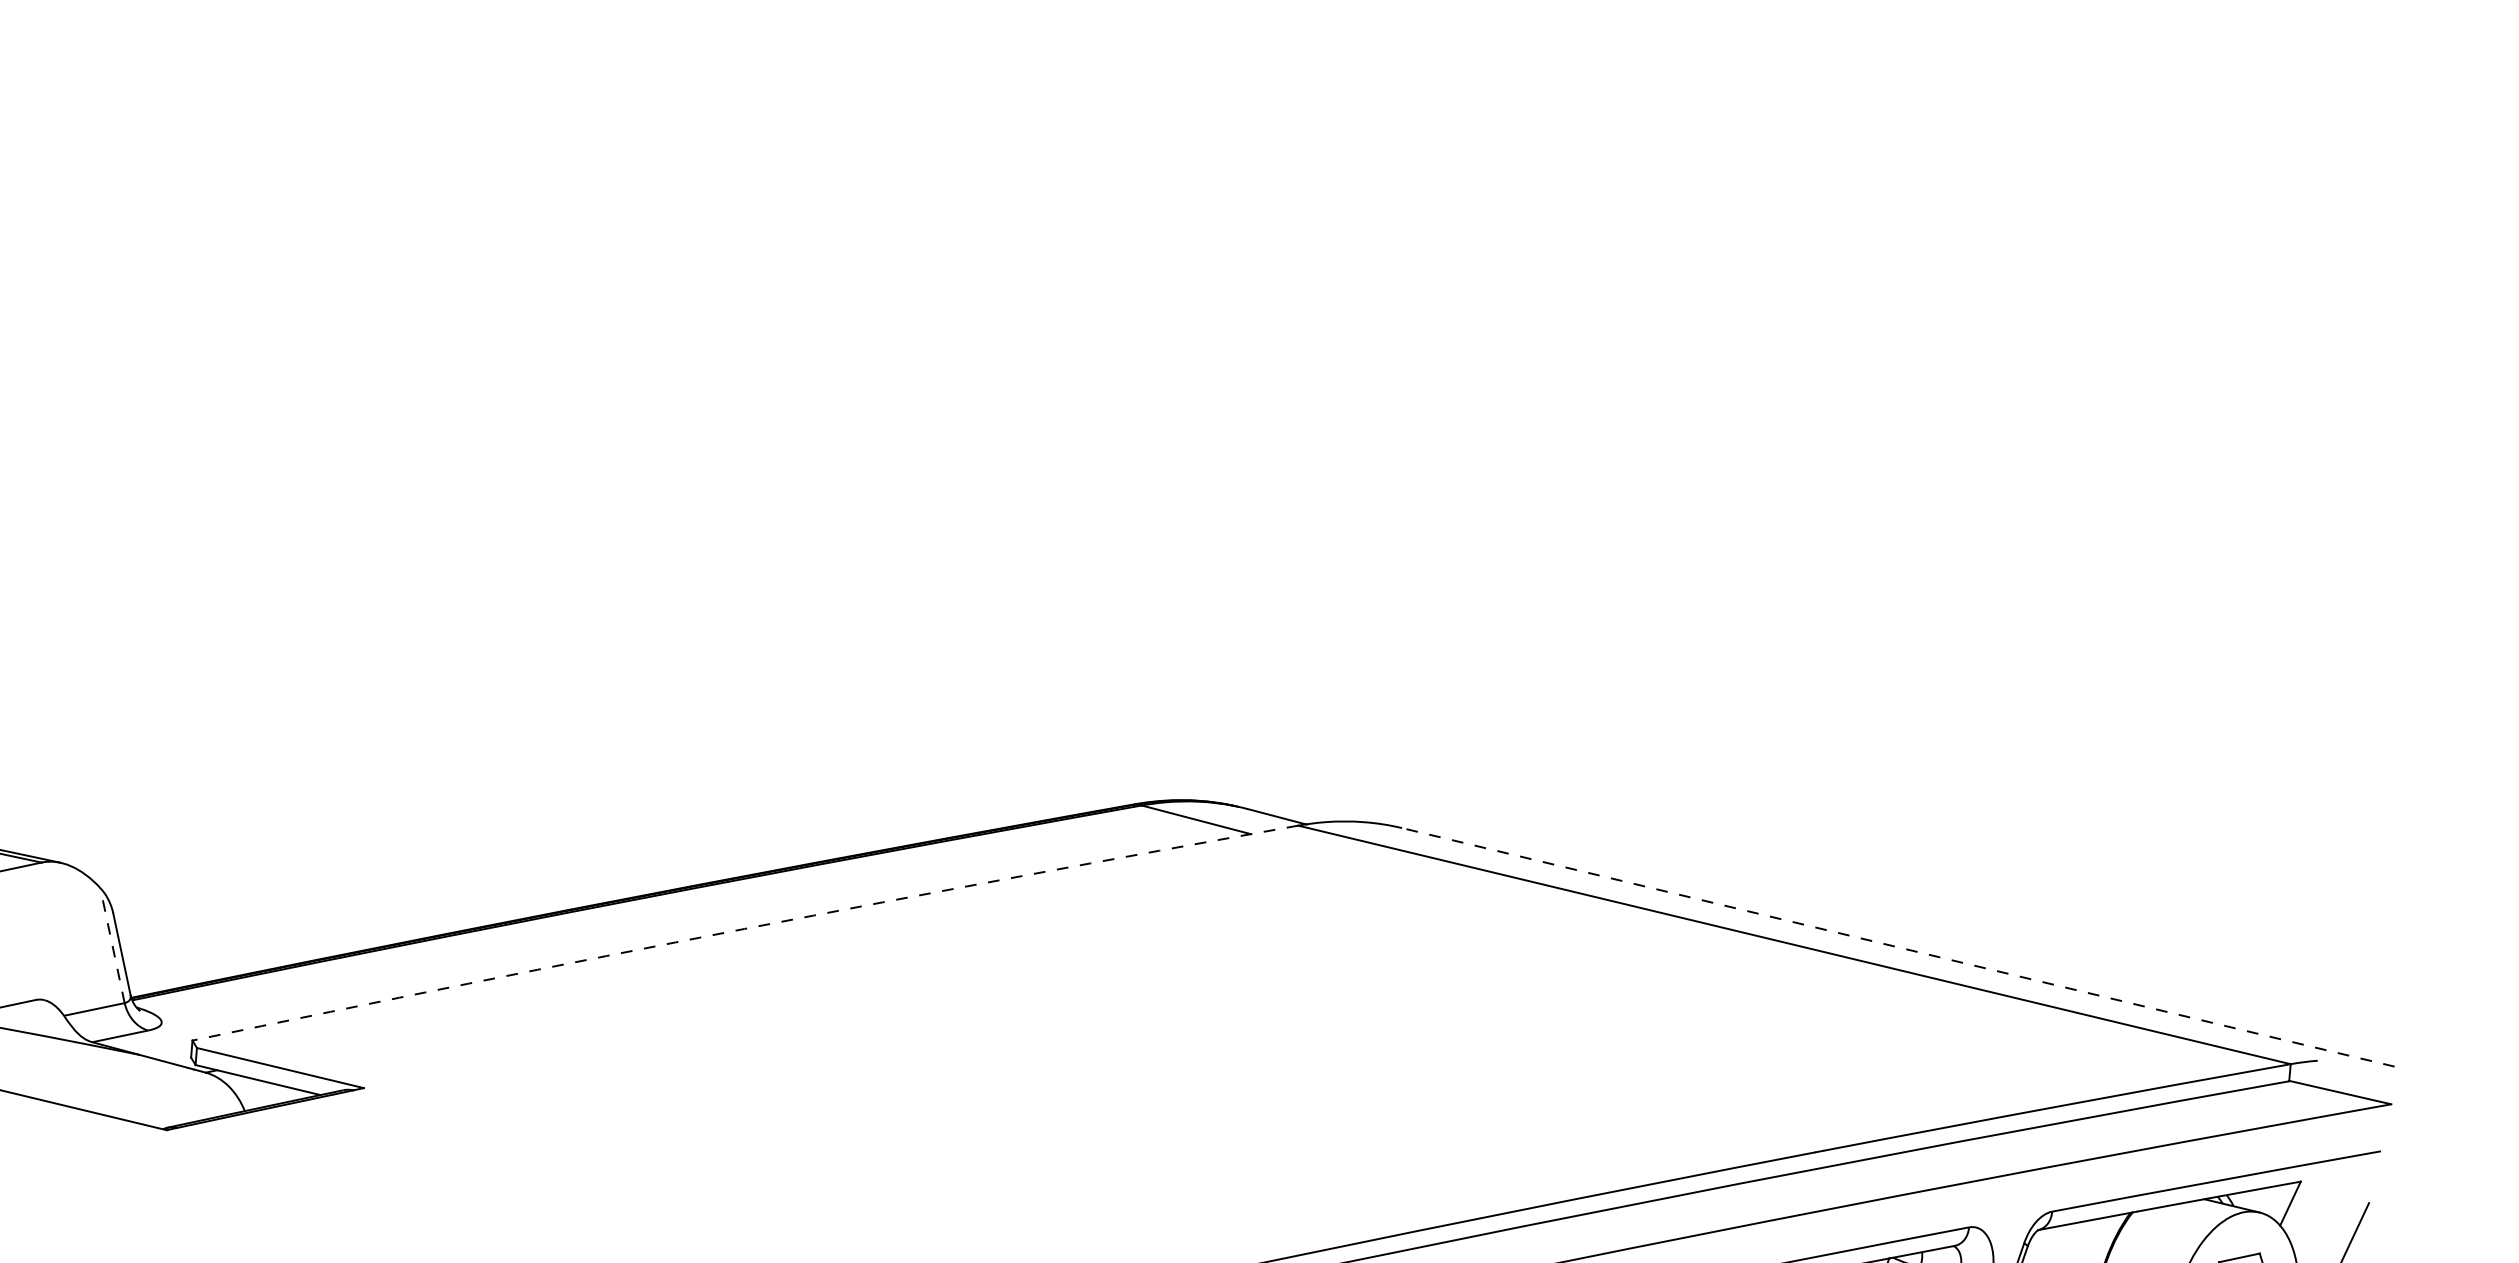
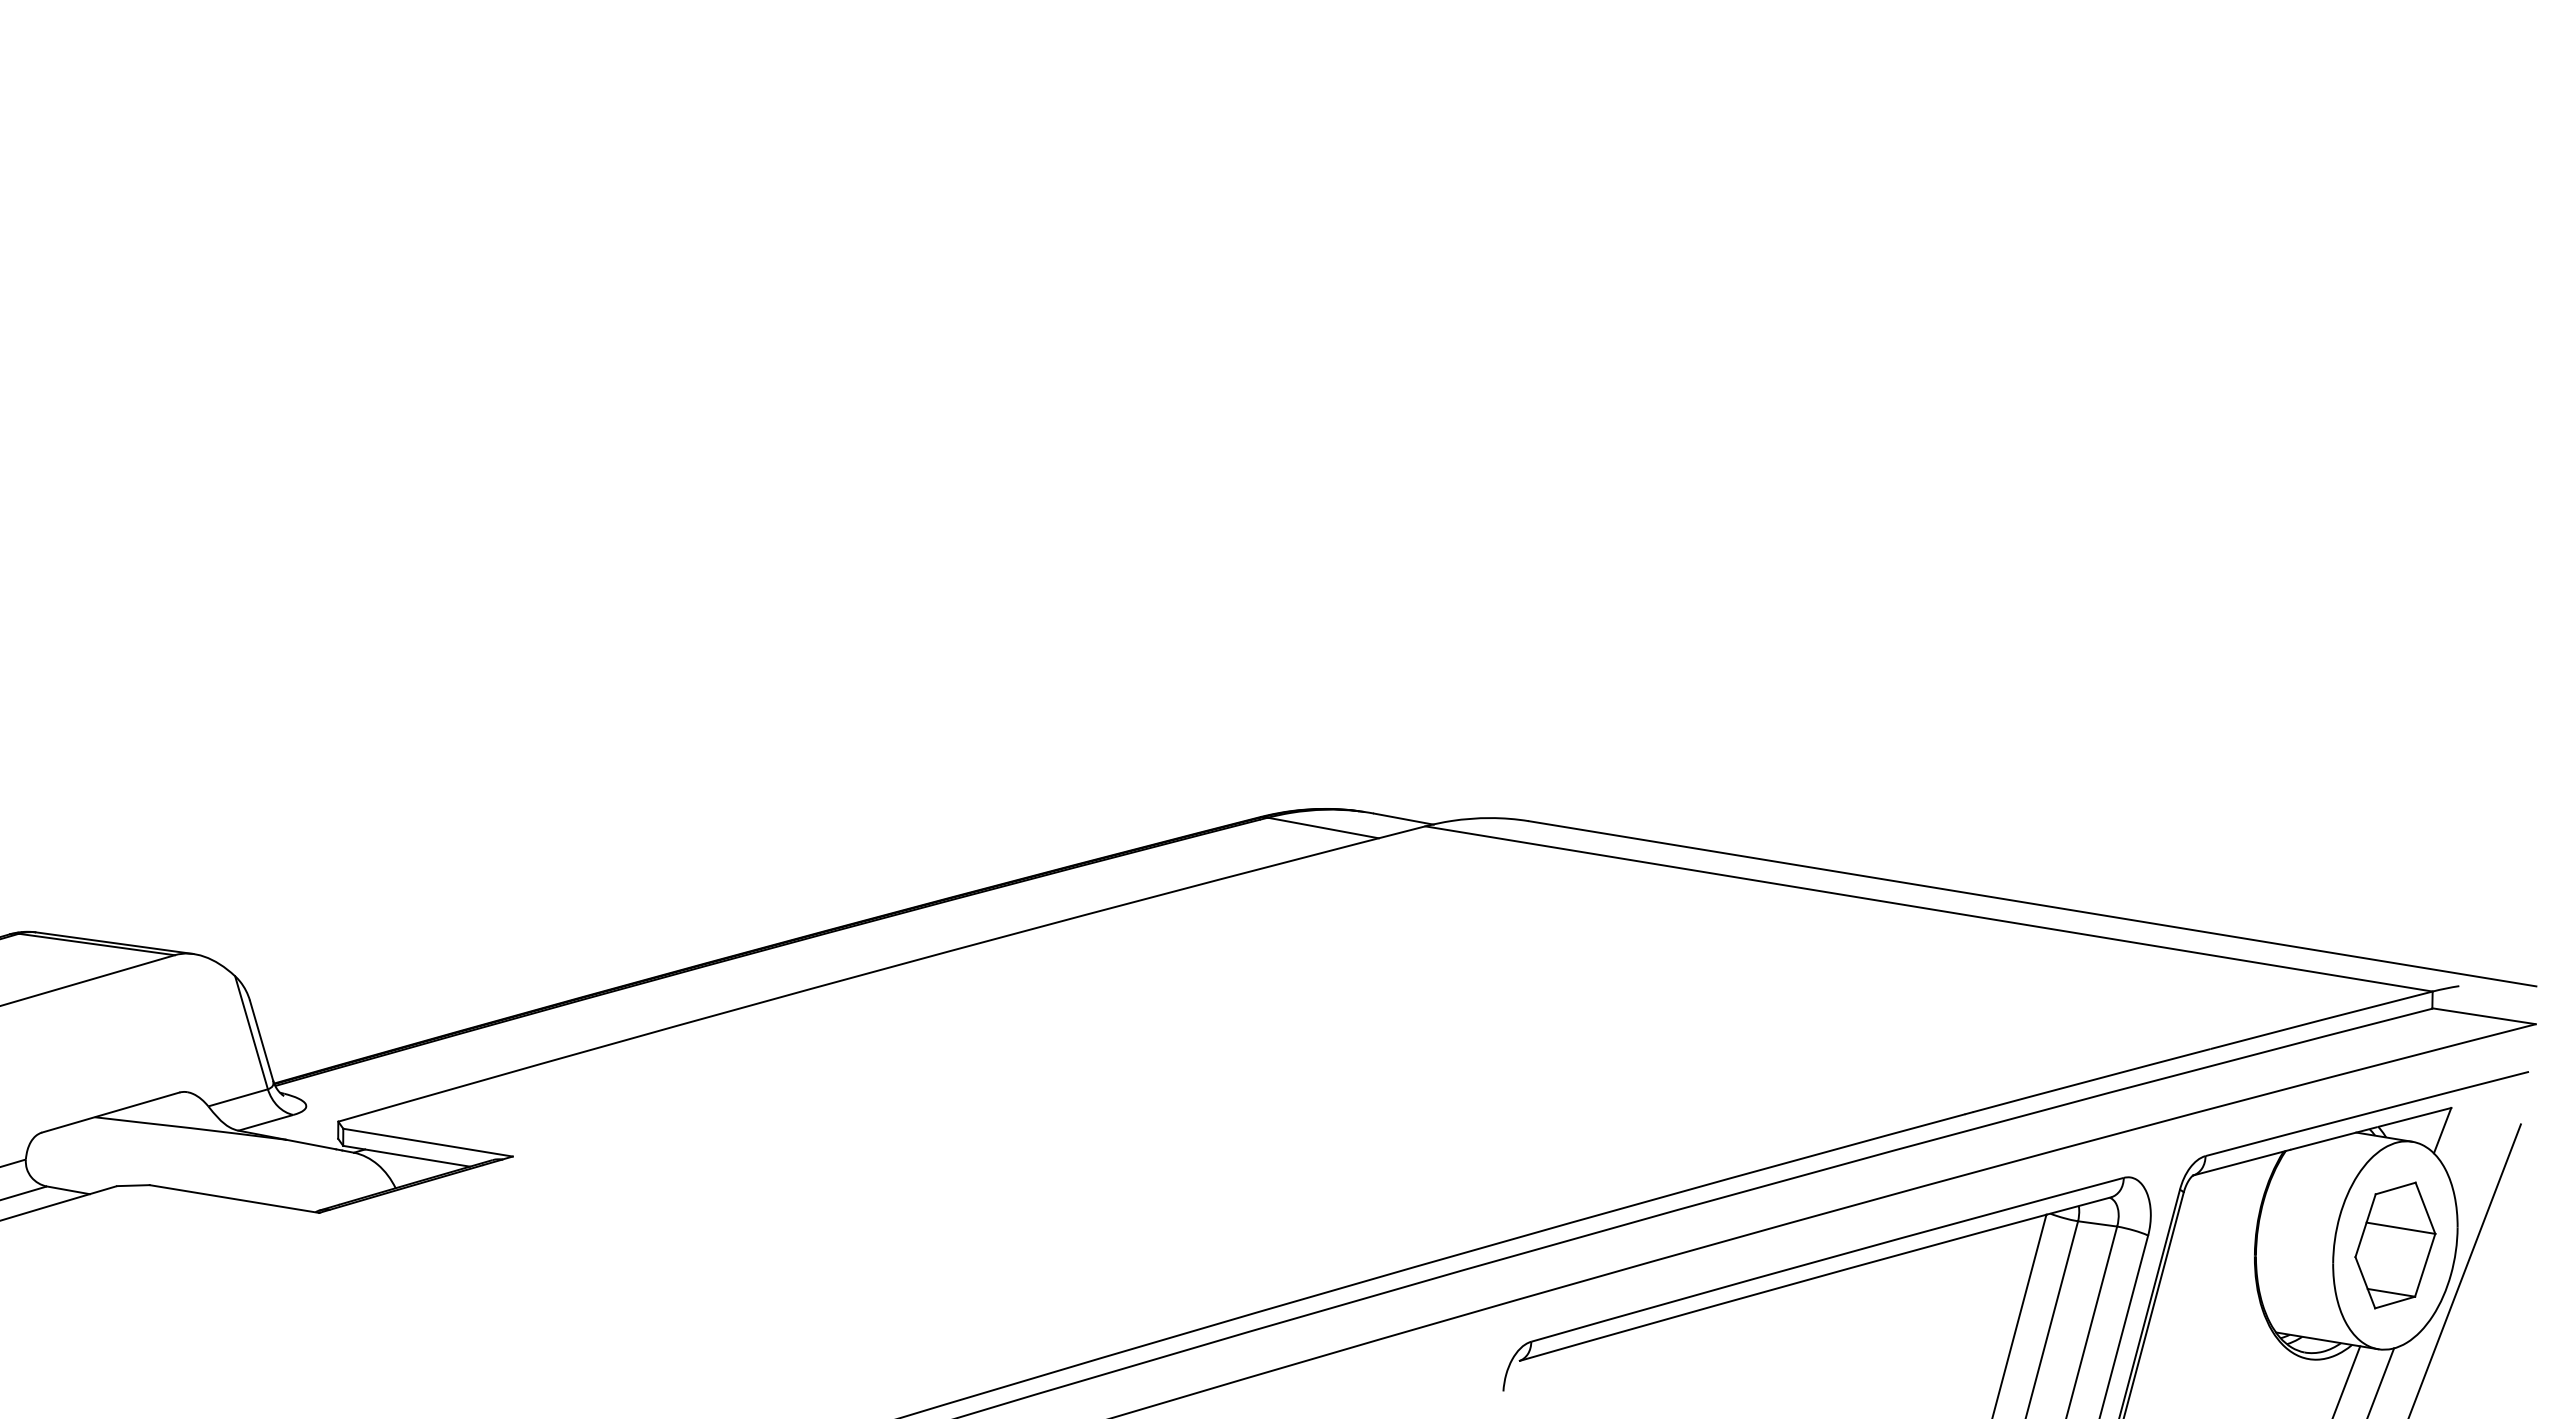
arc: (744, 928) -> (880, 969), dashed -> solid
line: (112, 945) -> (251, 1032), dashed -> solid
line: (1898, 947) -> (2032, 903), dashed -> solid

